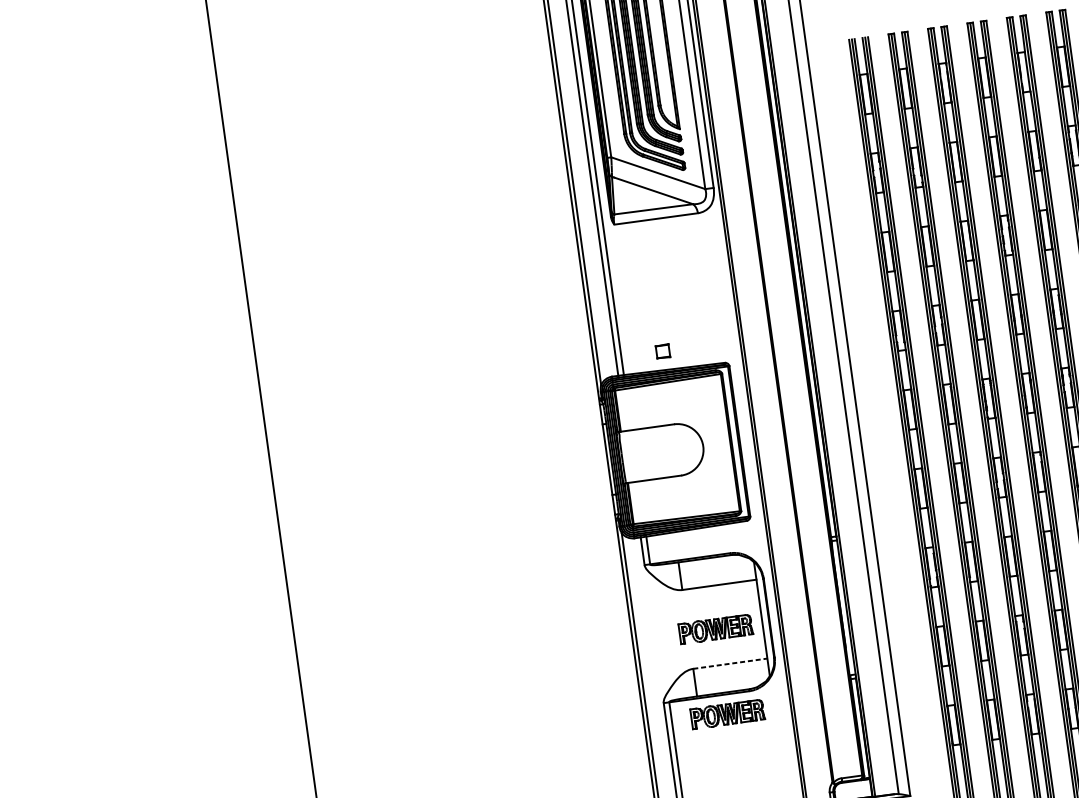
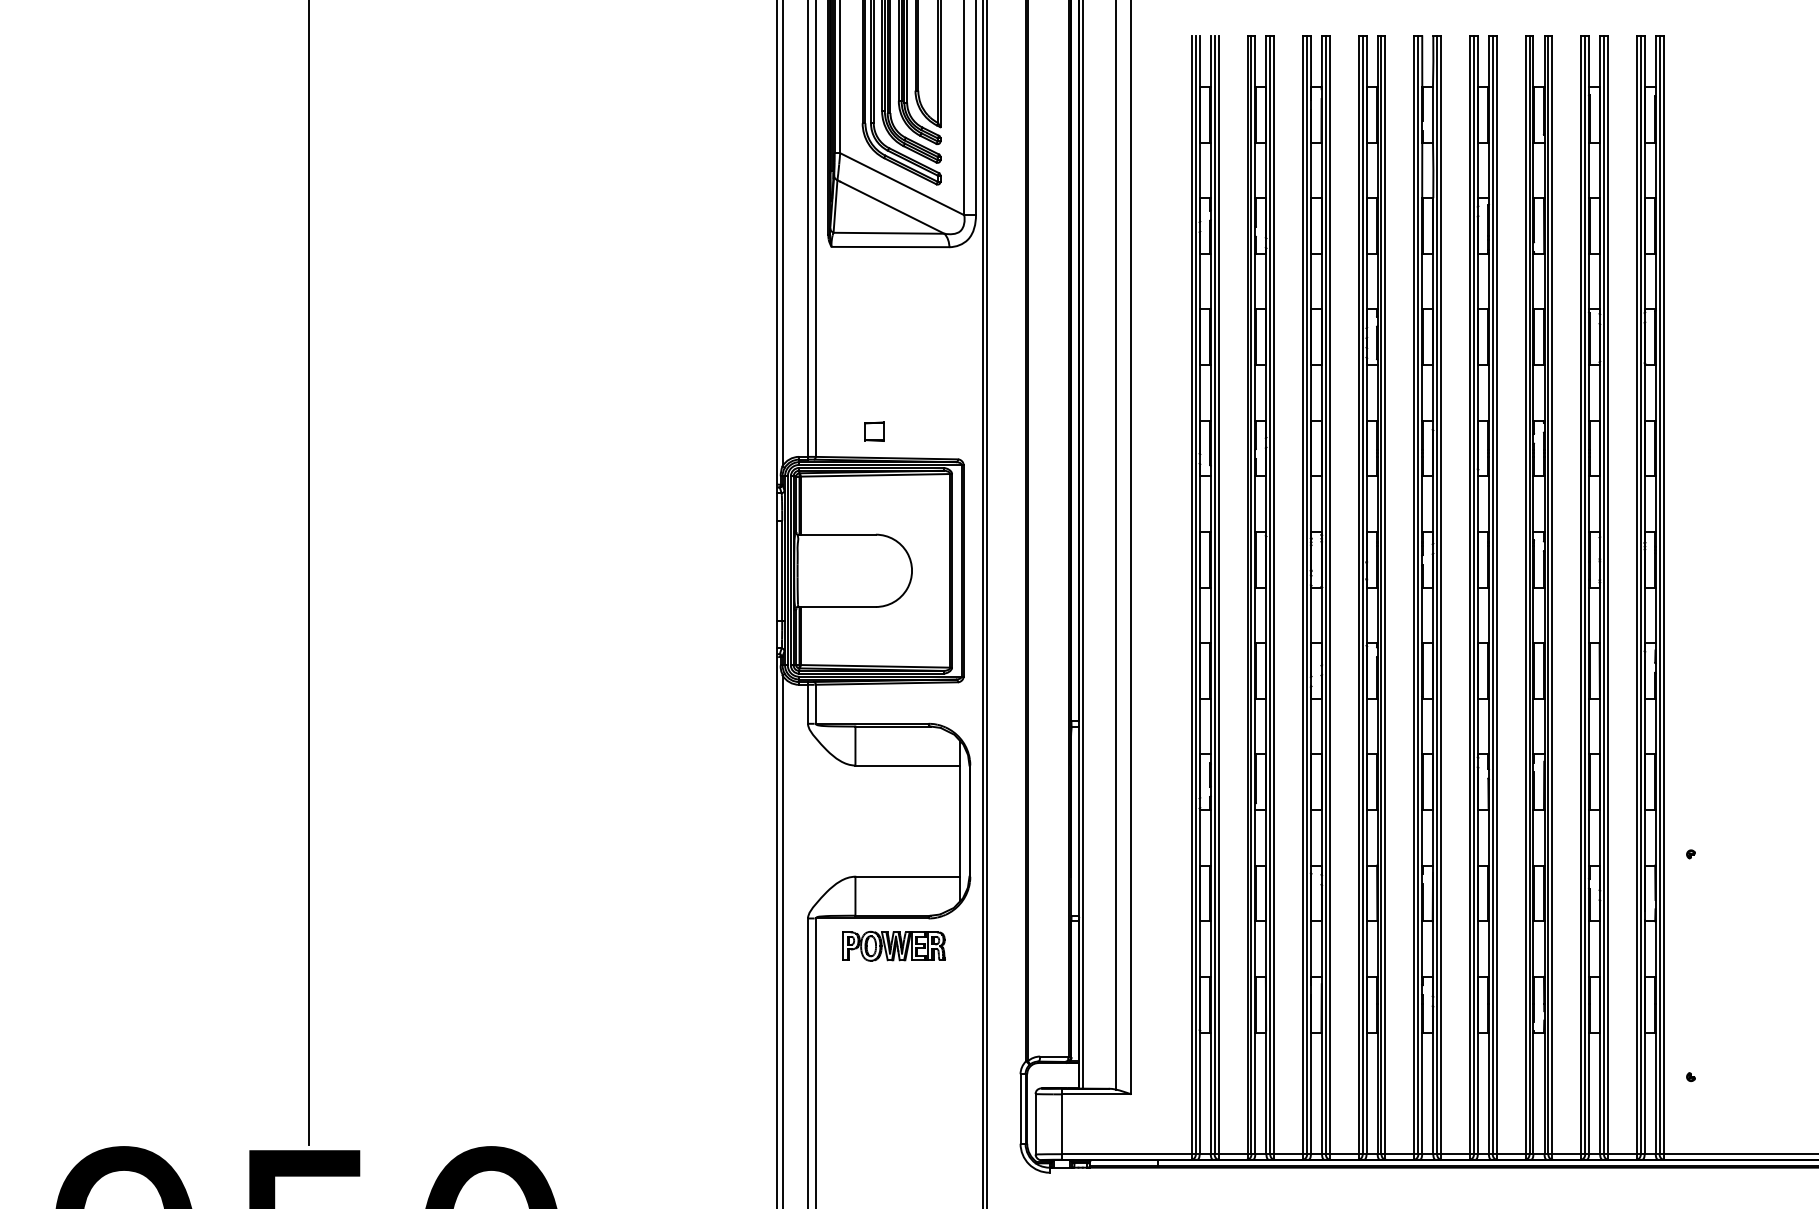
part: (715, 628) -> (893, 825), removed
line: (730, 663) -> (908, 876), dashed -> solid

